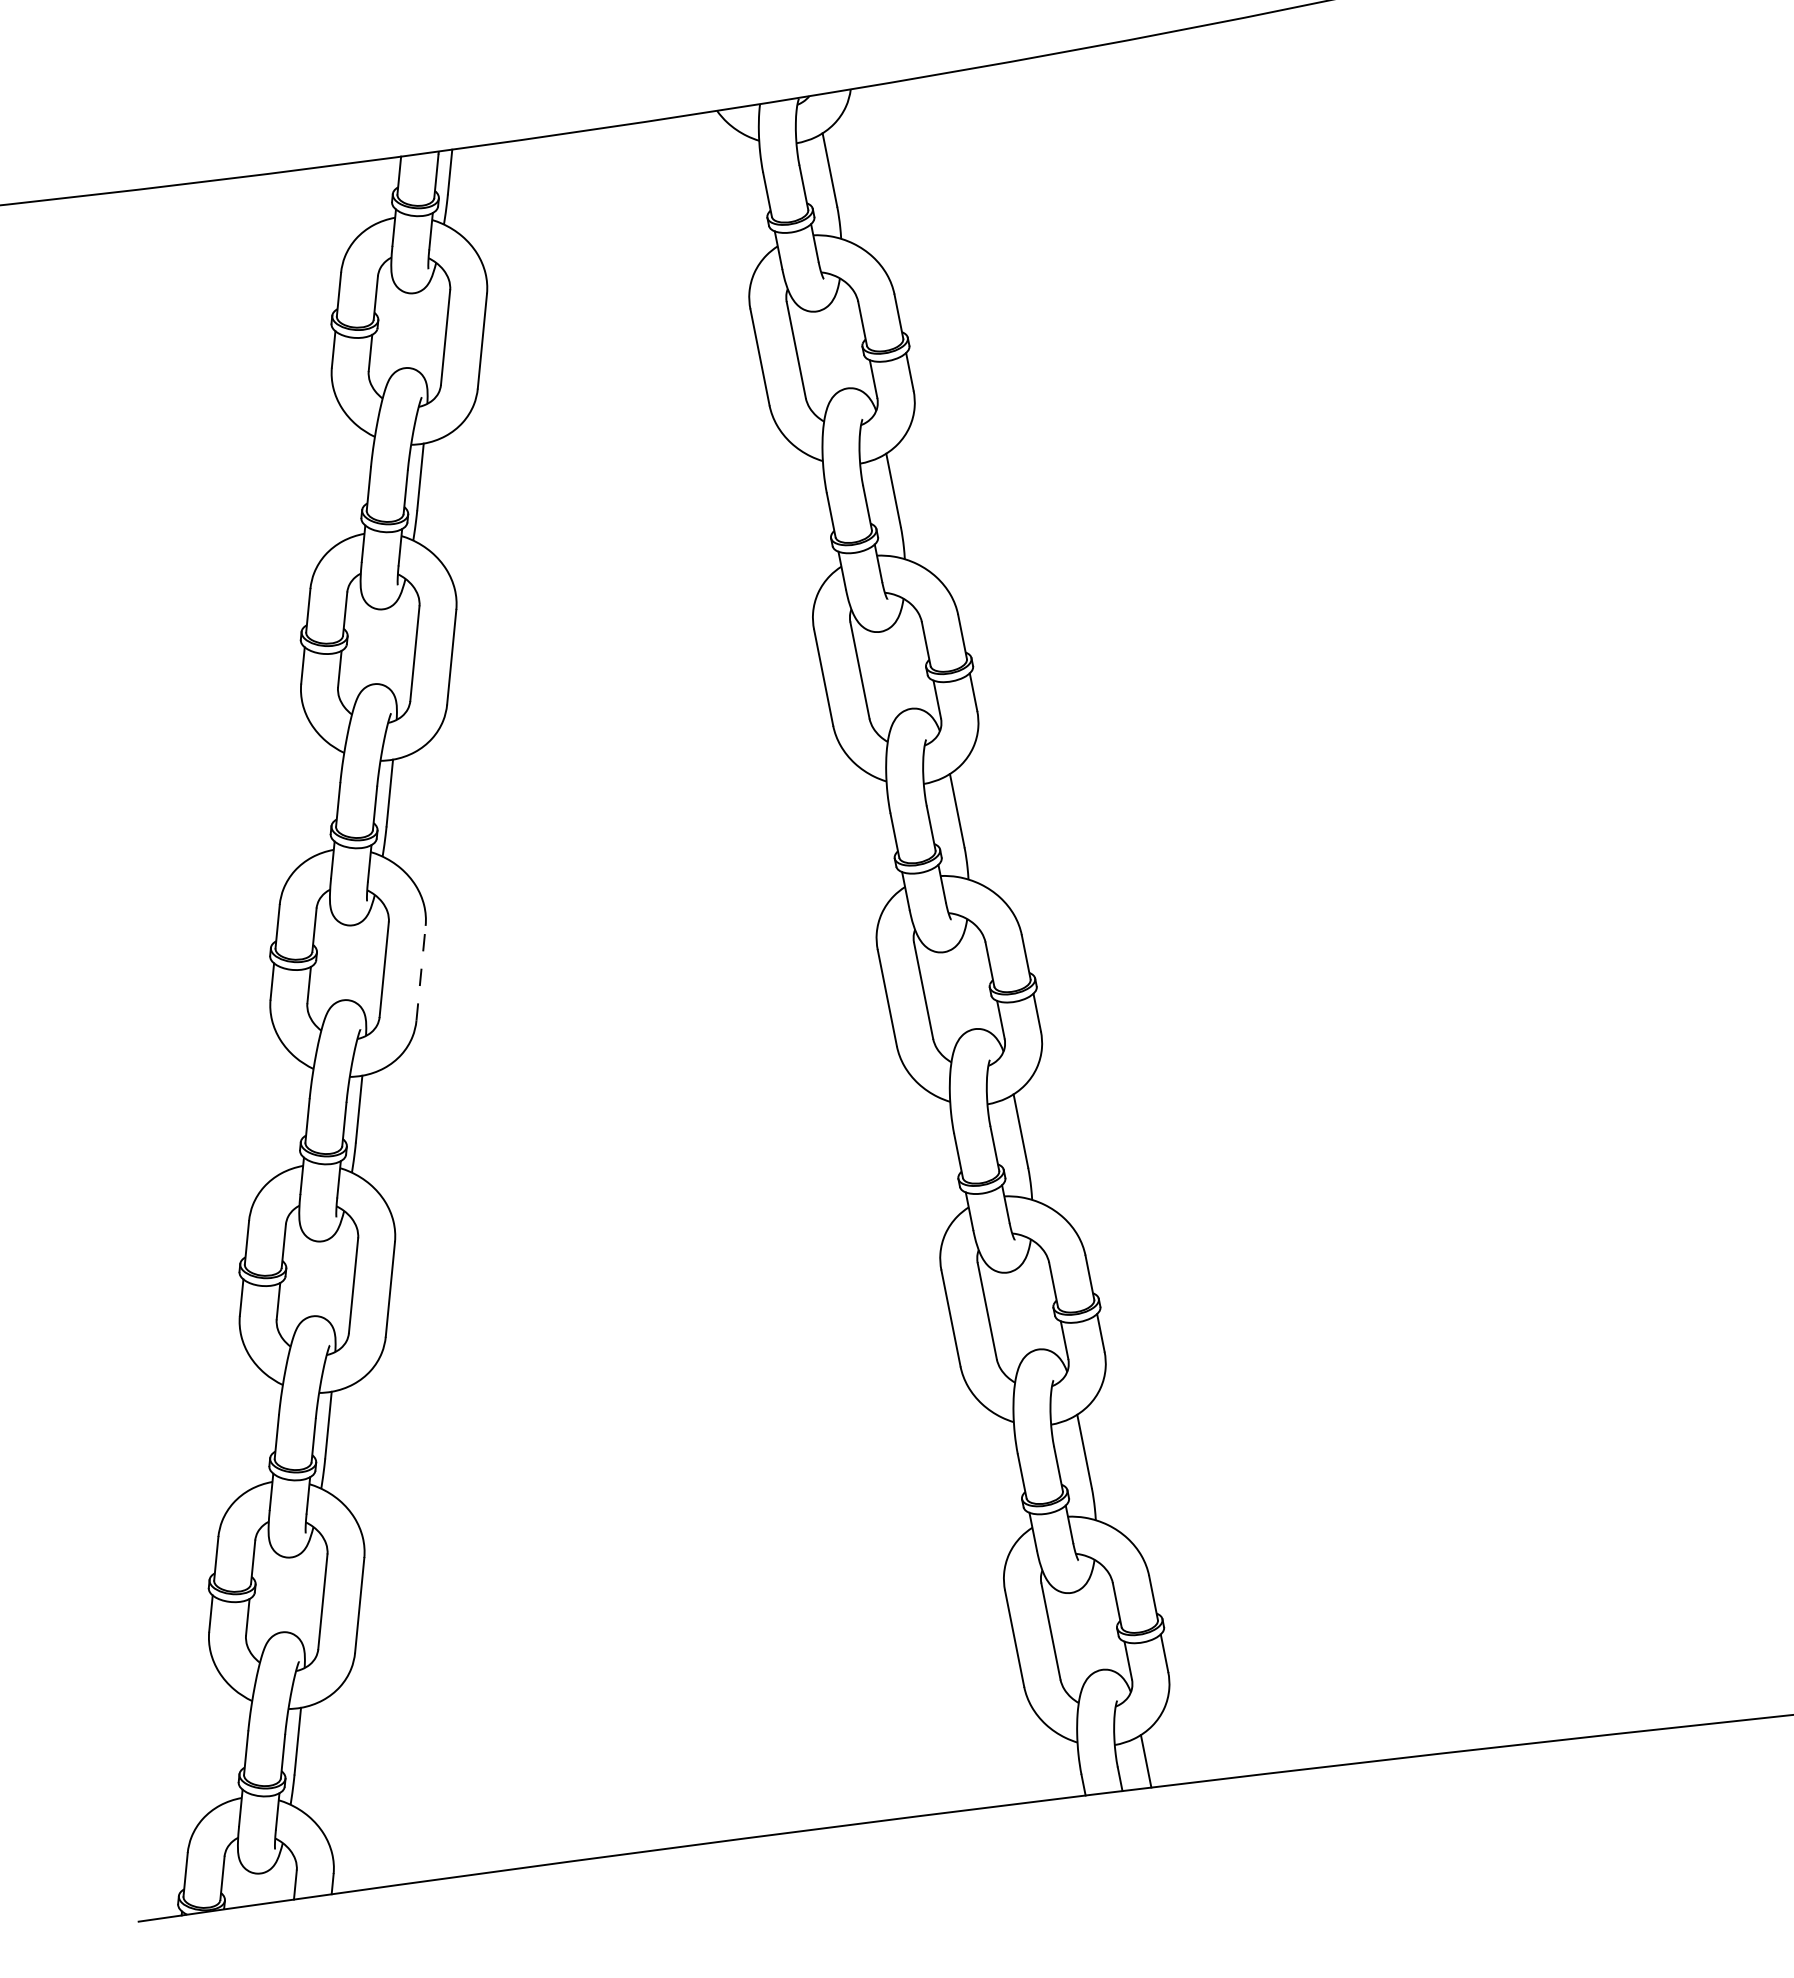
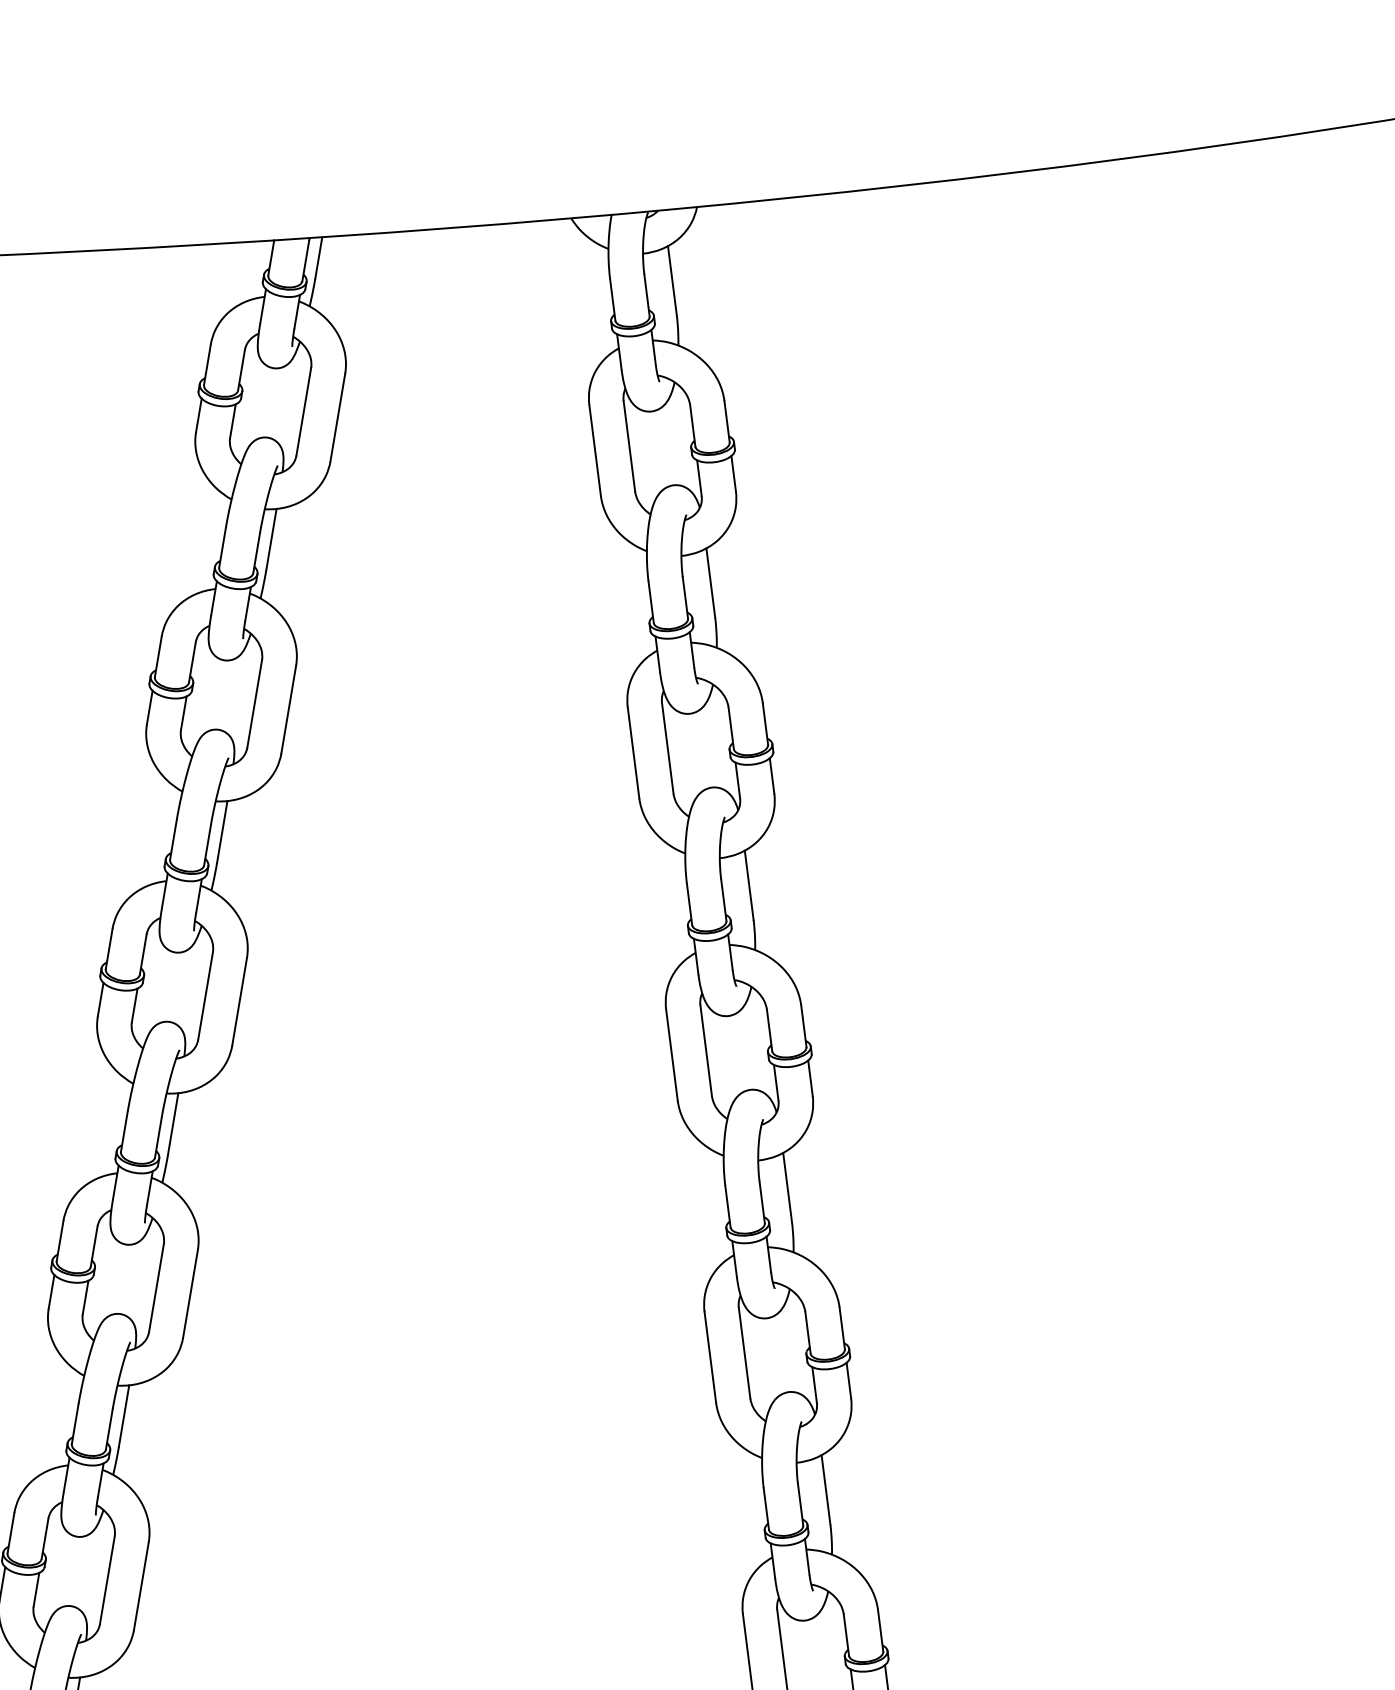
line: (421, 973) -> (240, 1001), dashed -> solid

